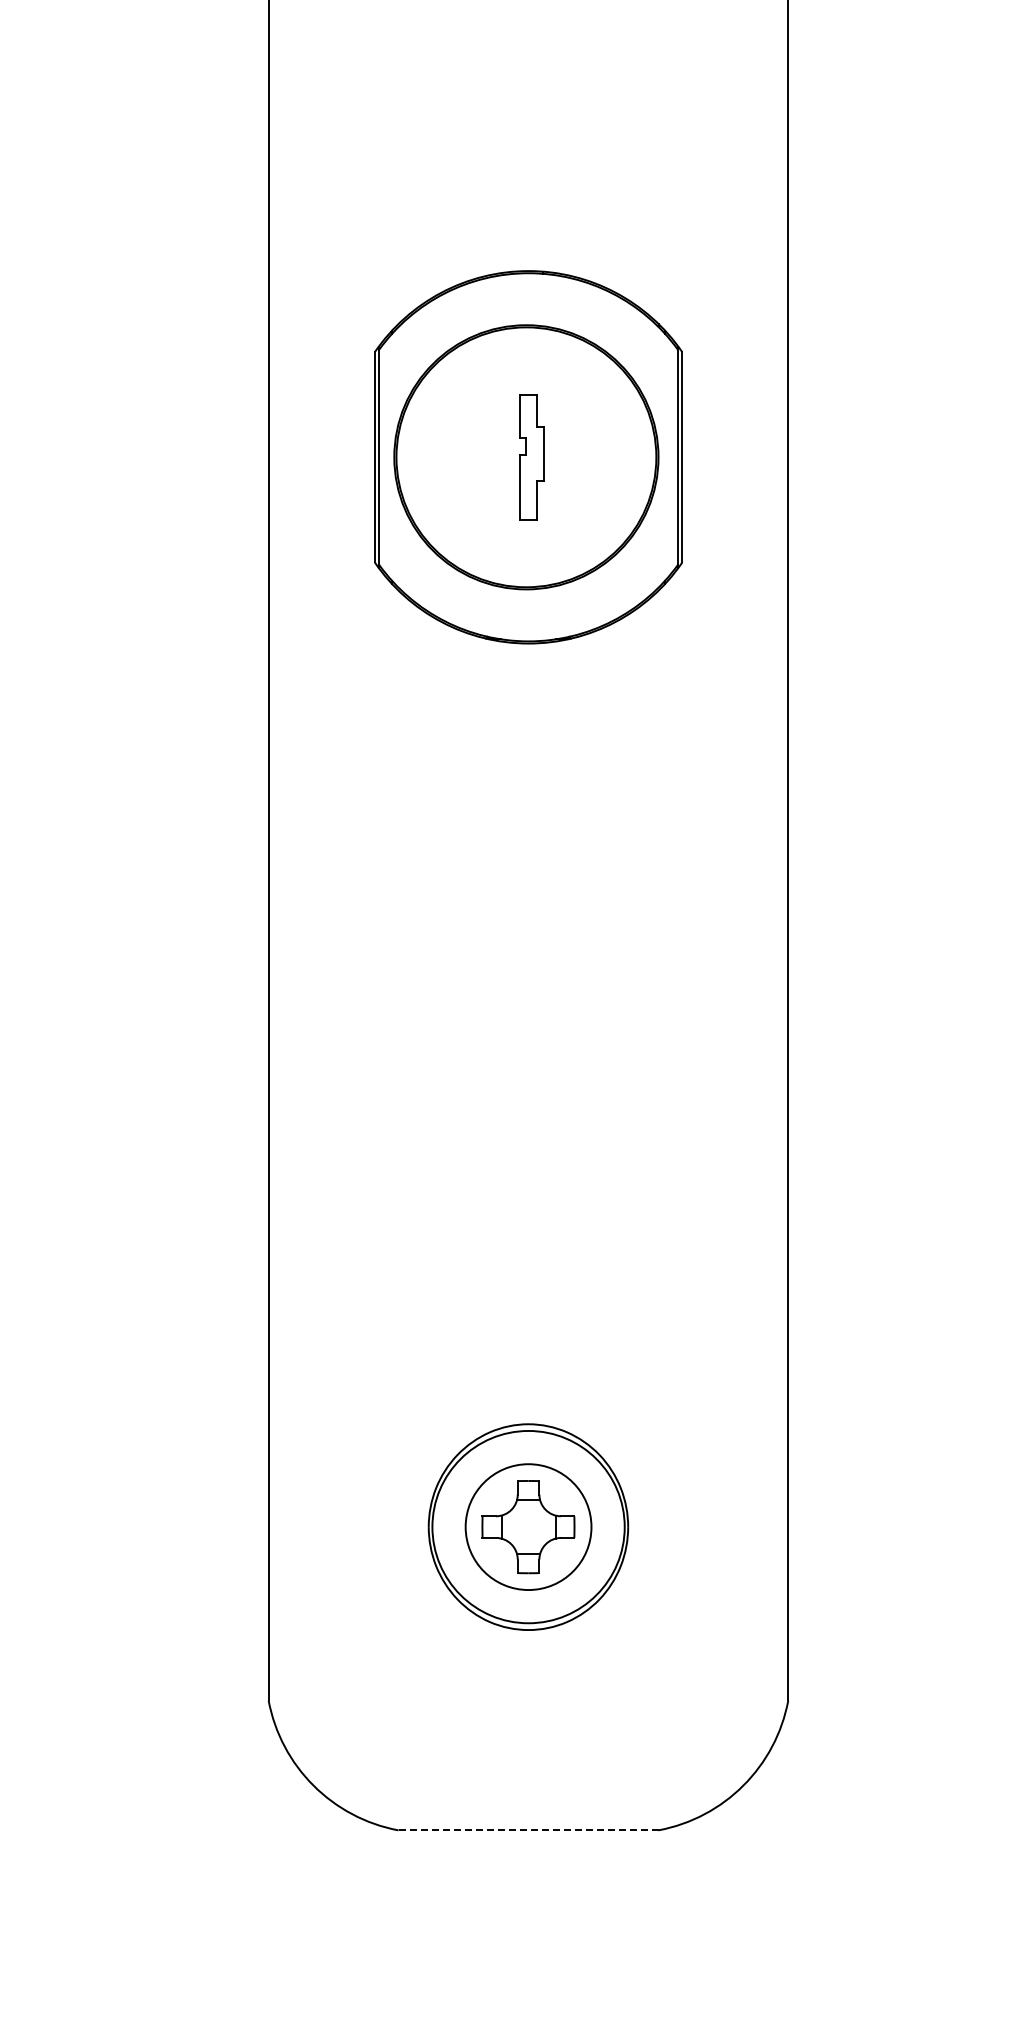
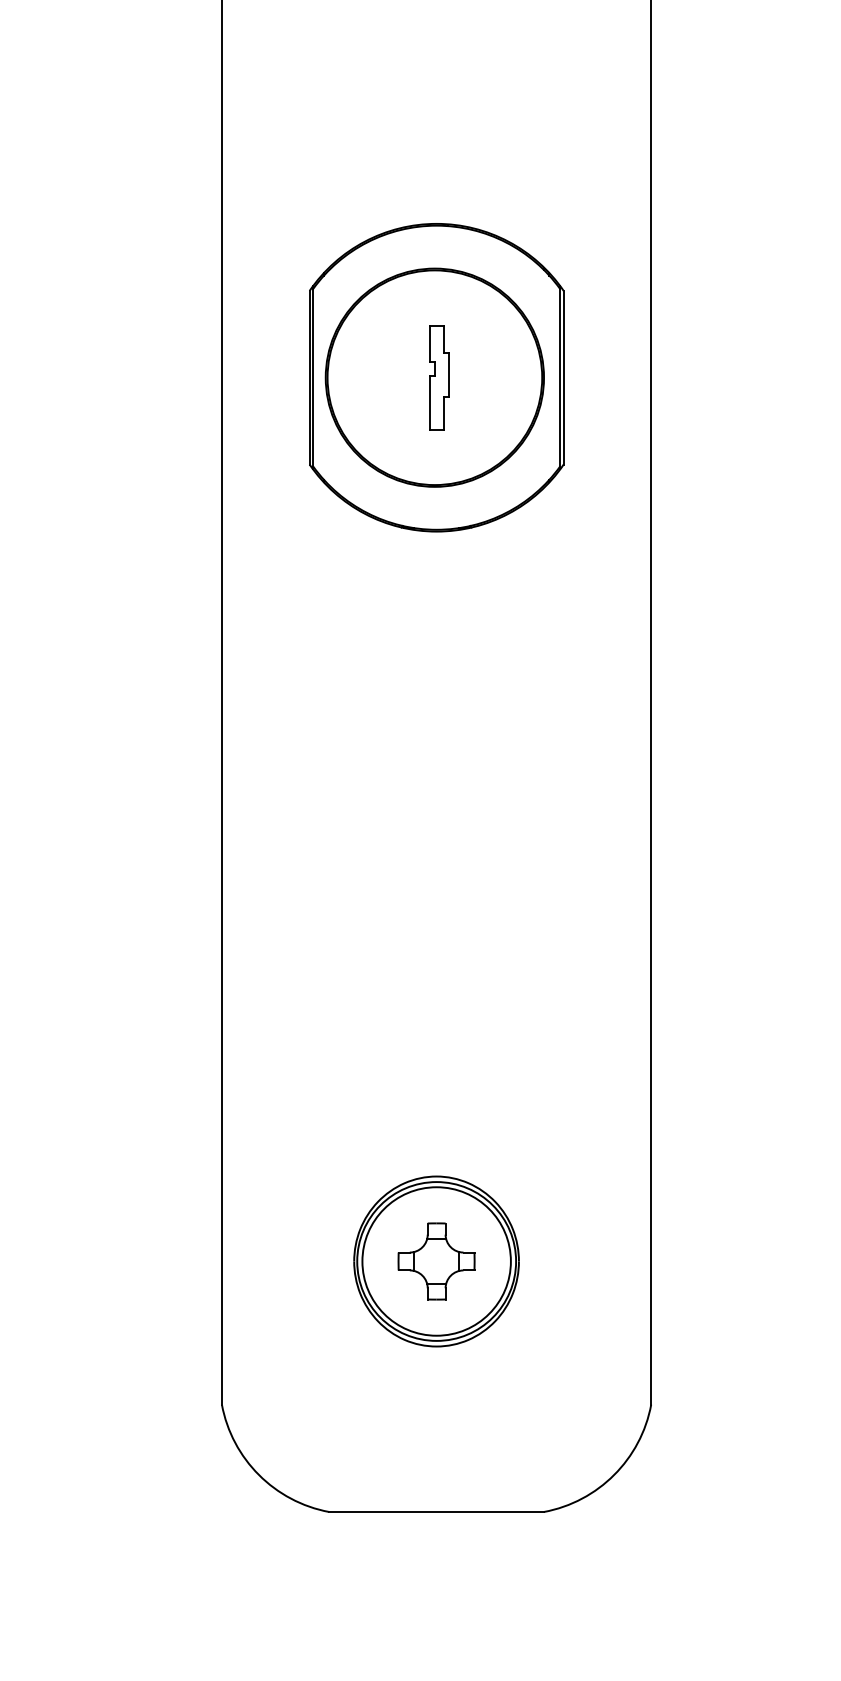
circle: (528, 1526) -> (436, 1260), size x1.43
line: (528, 1830) -> (436, 1512), dashed -> solid

